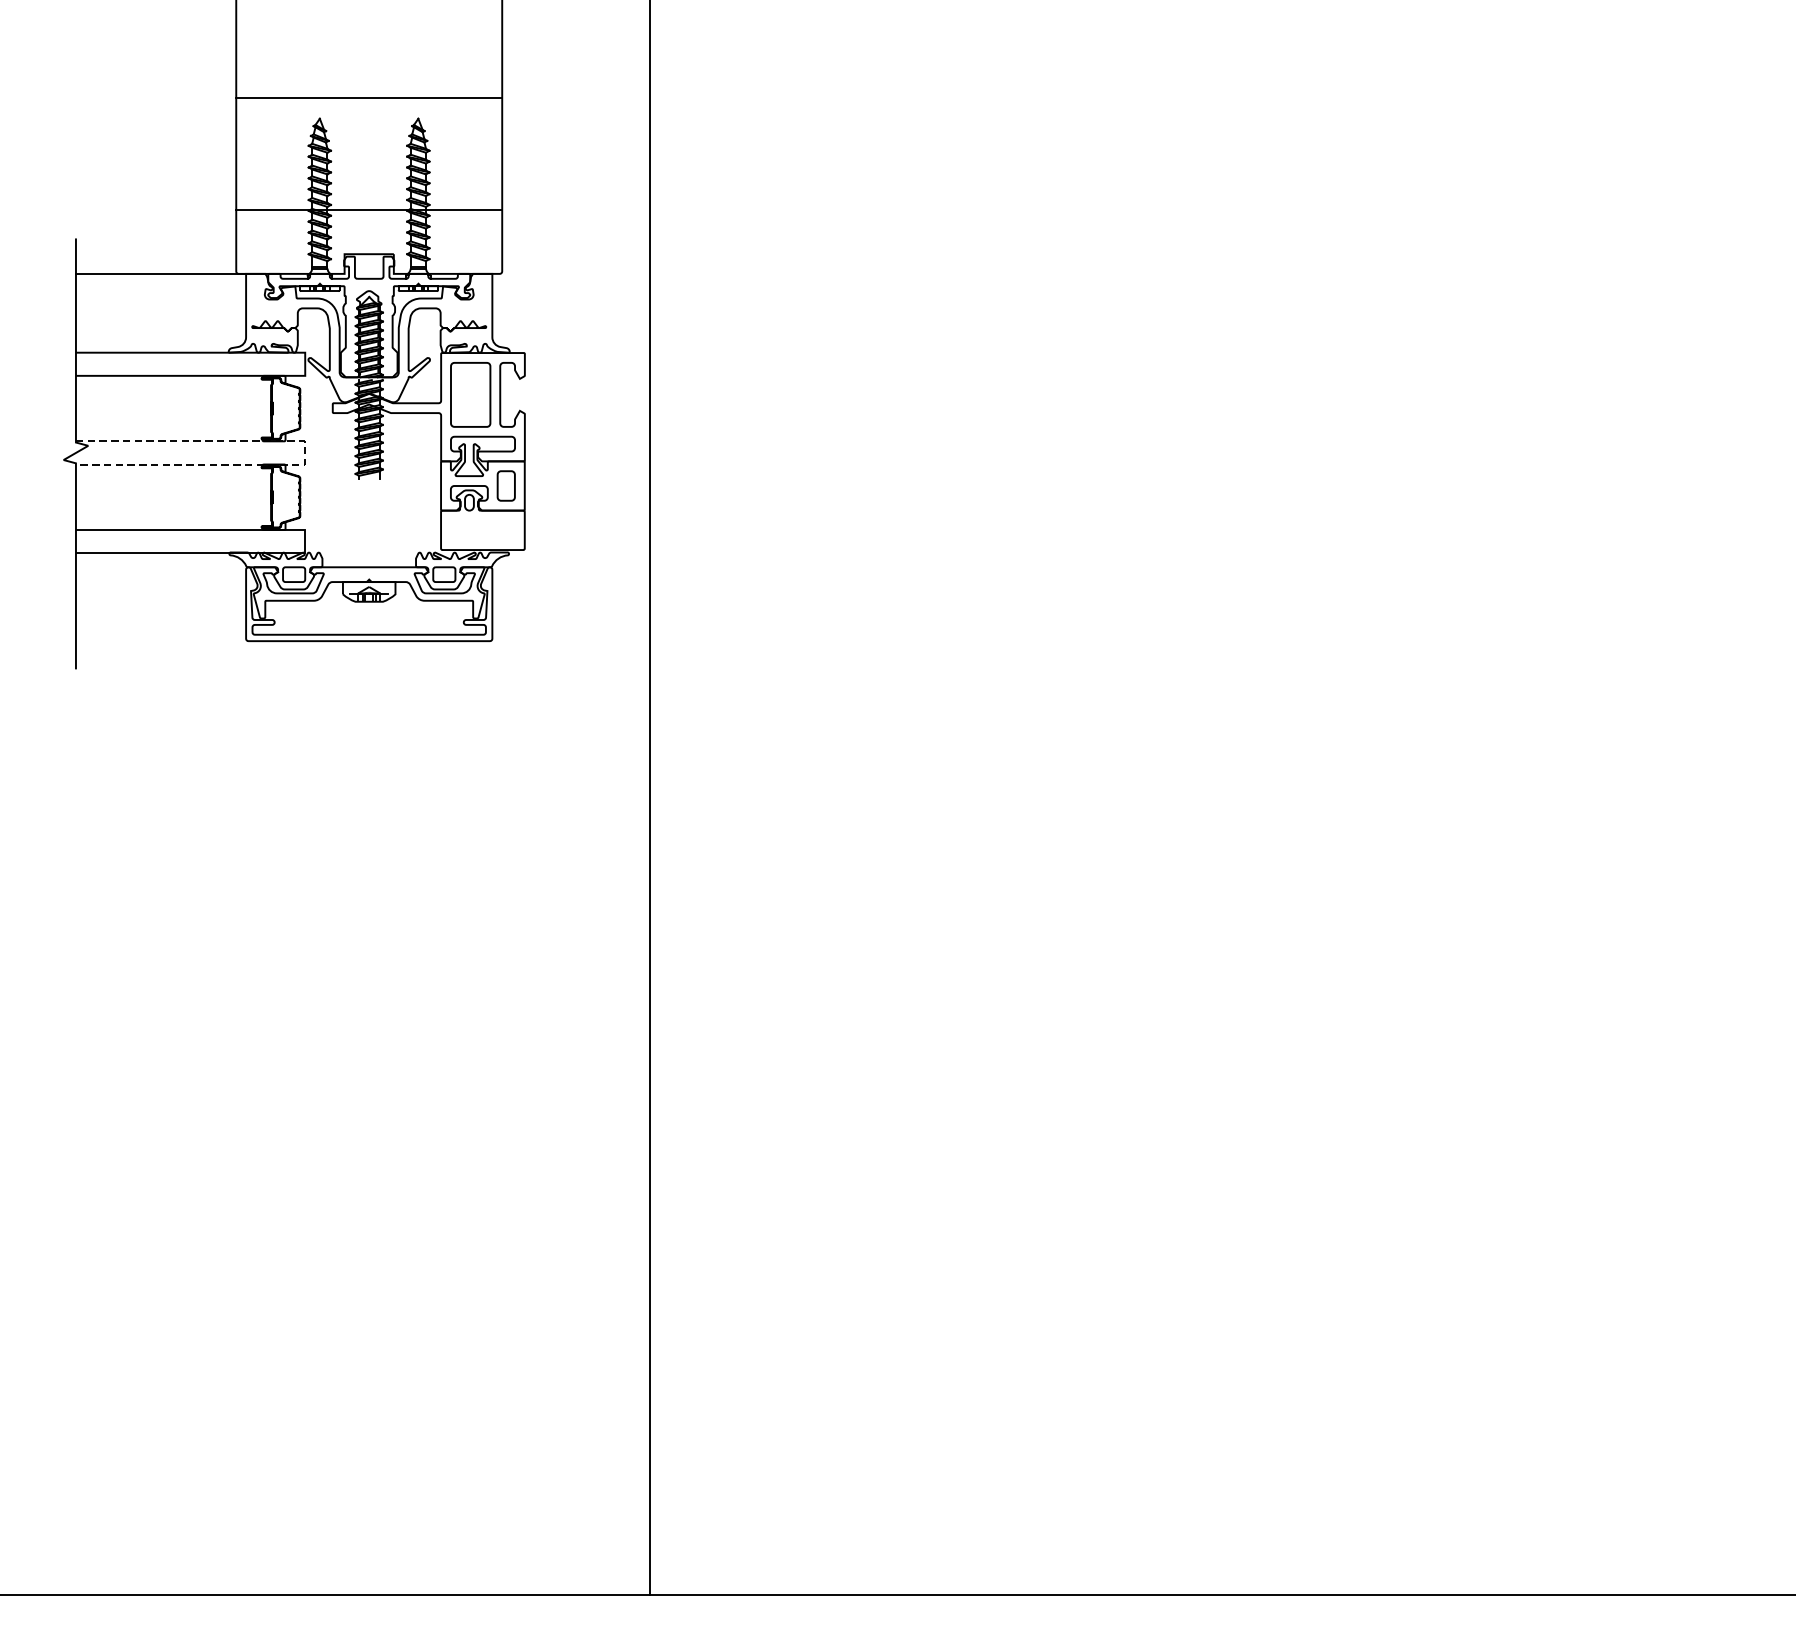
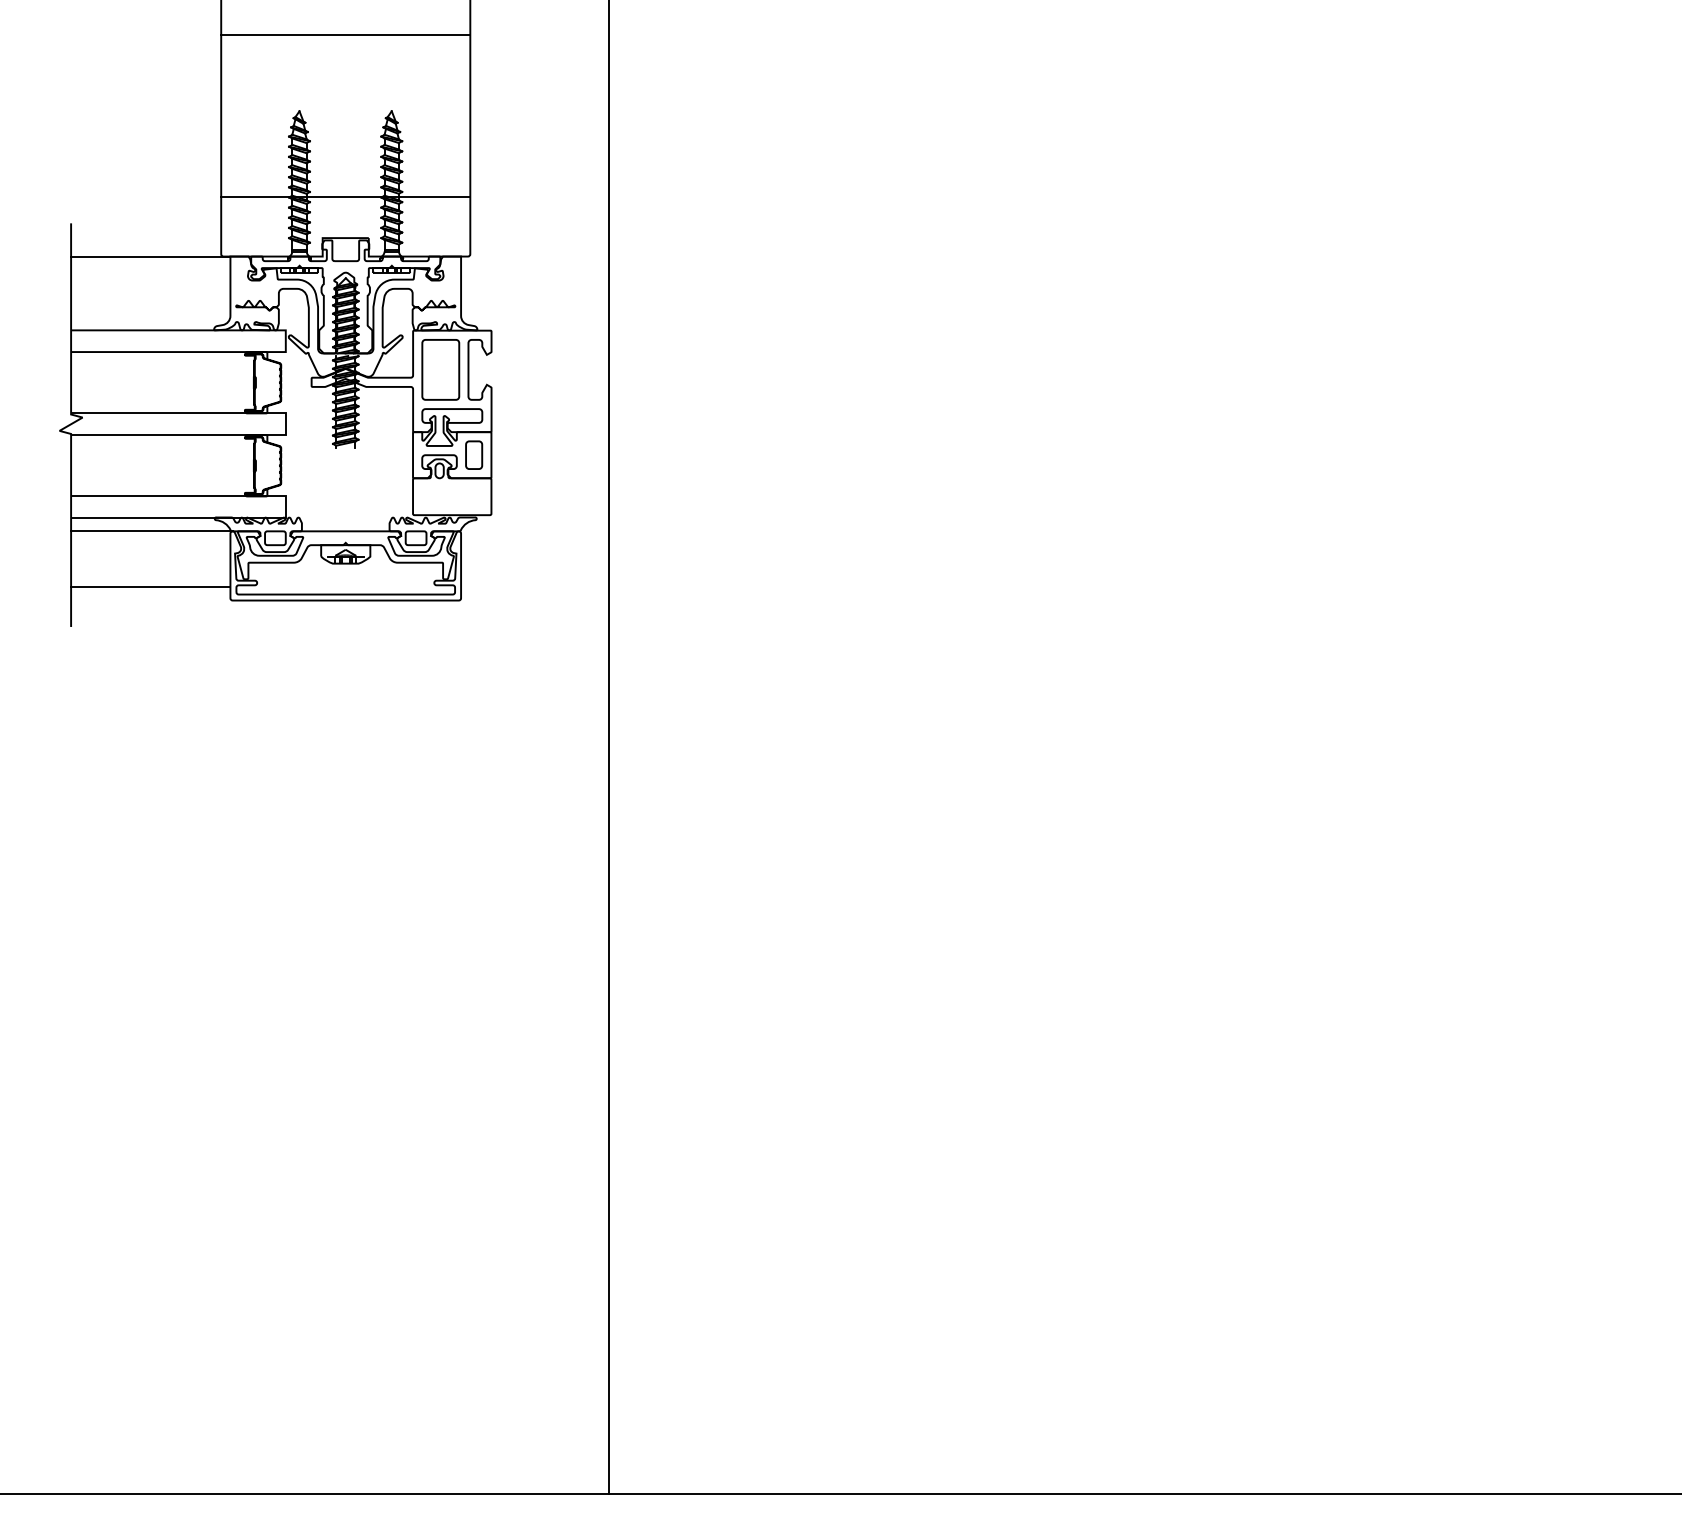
line: (368, 98) -> (345, 35), moved
line: (304, 453) -> (285, 424), dashed -> solid
line: (161, 567) -> (151, 531), added
line: (160, 626) -> (150, 586), added

